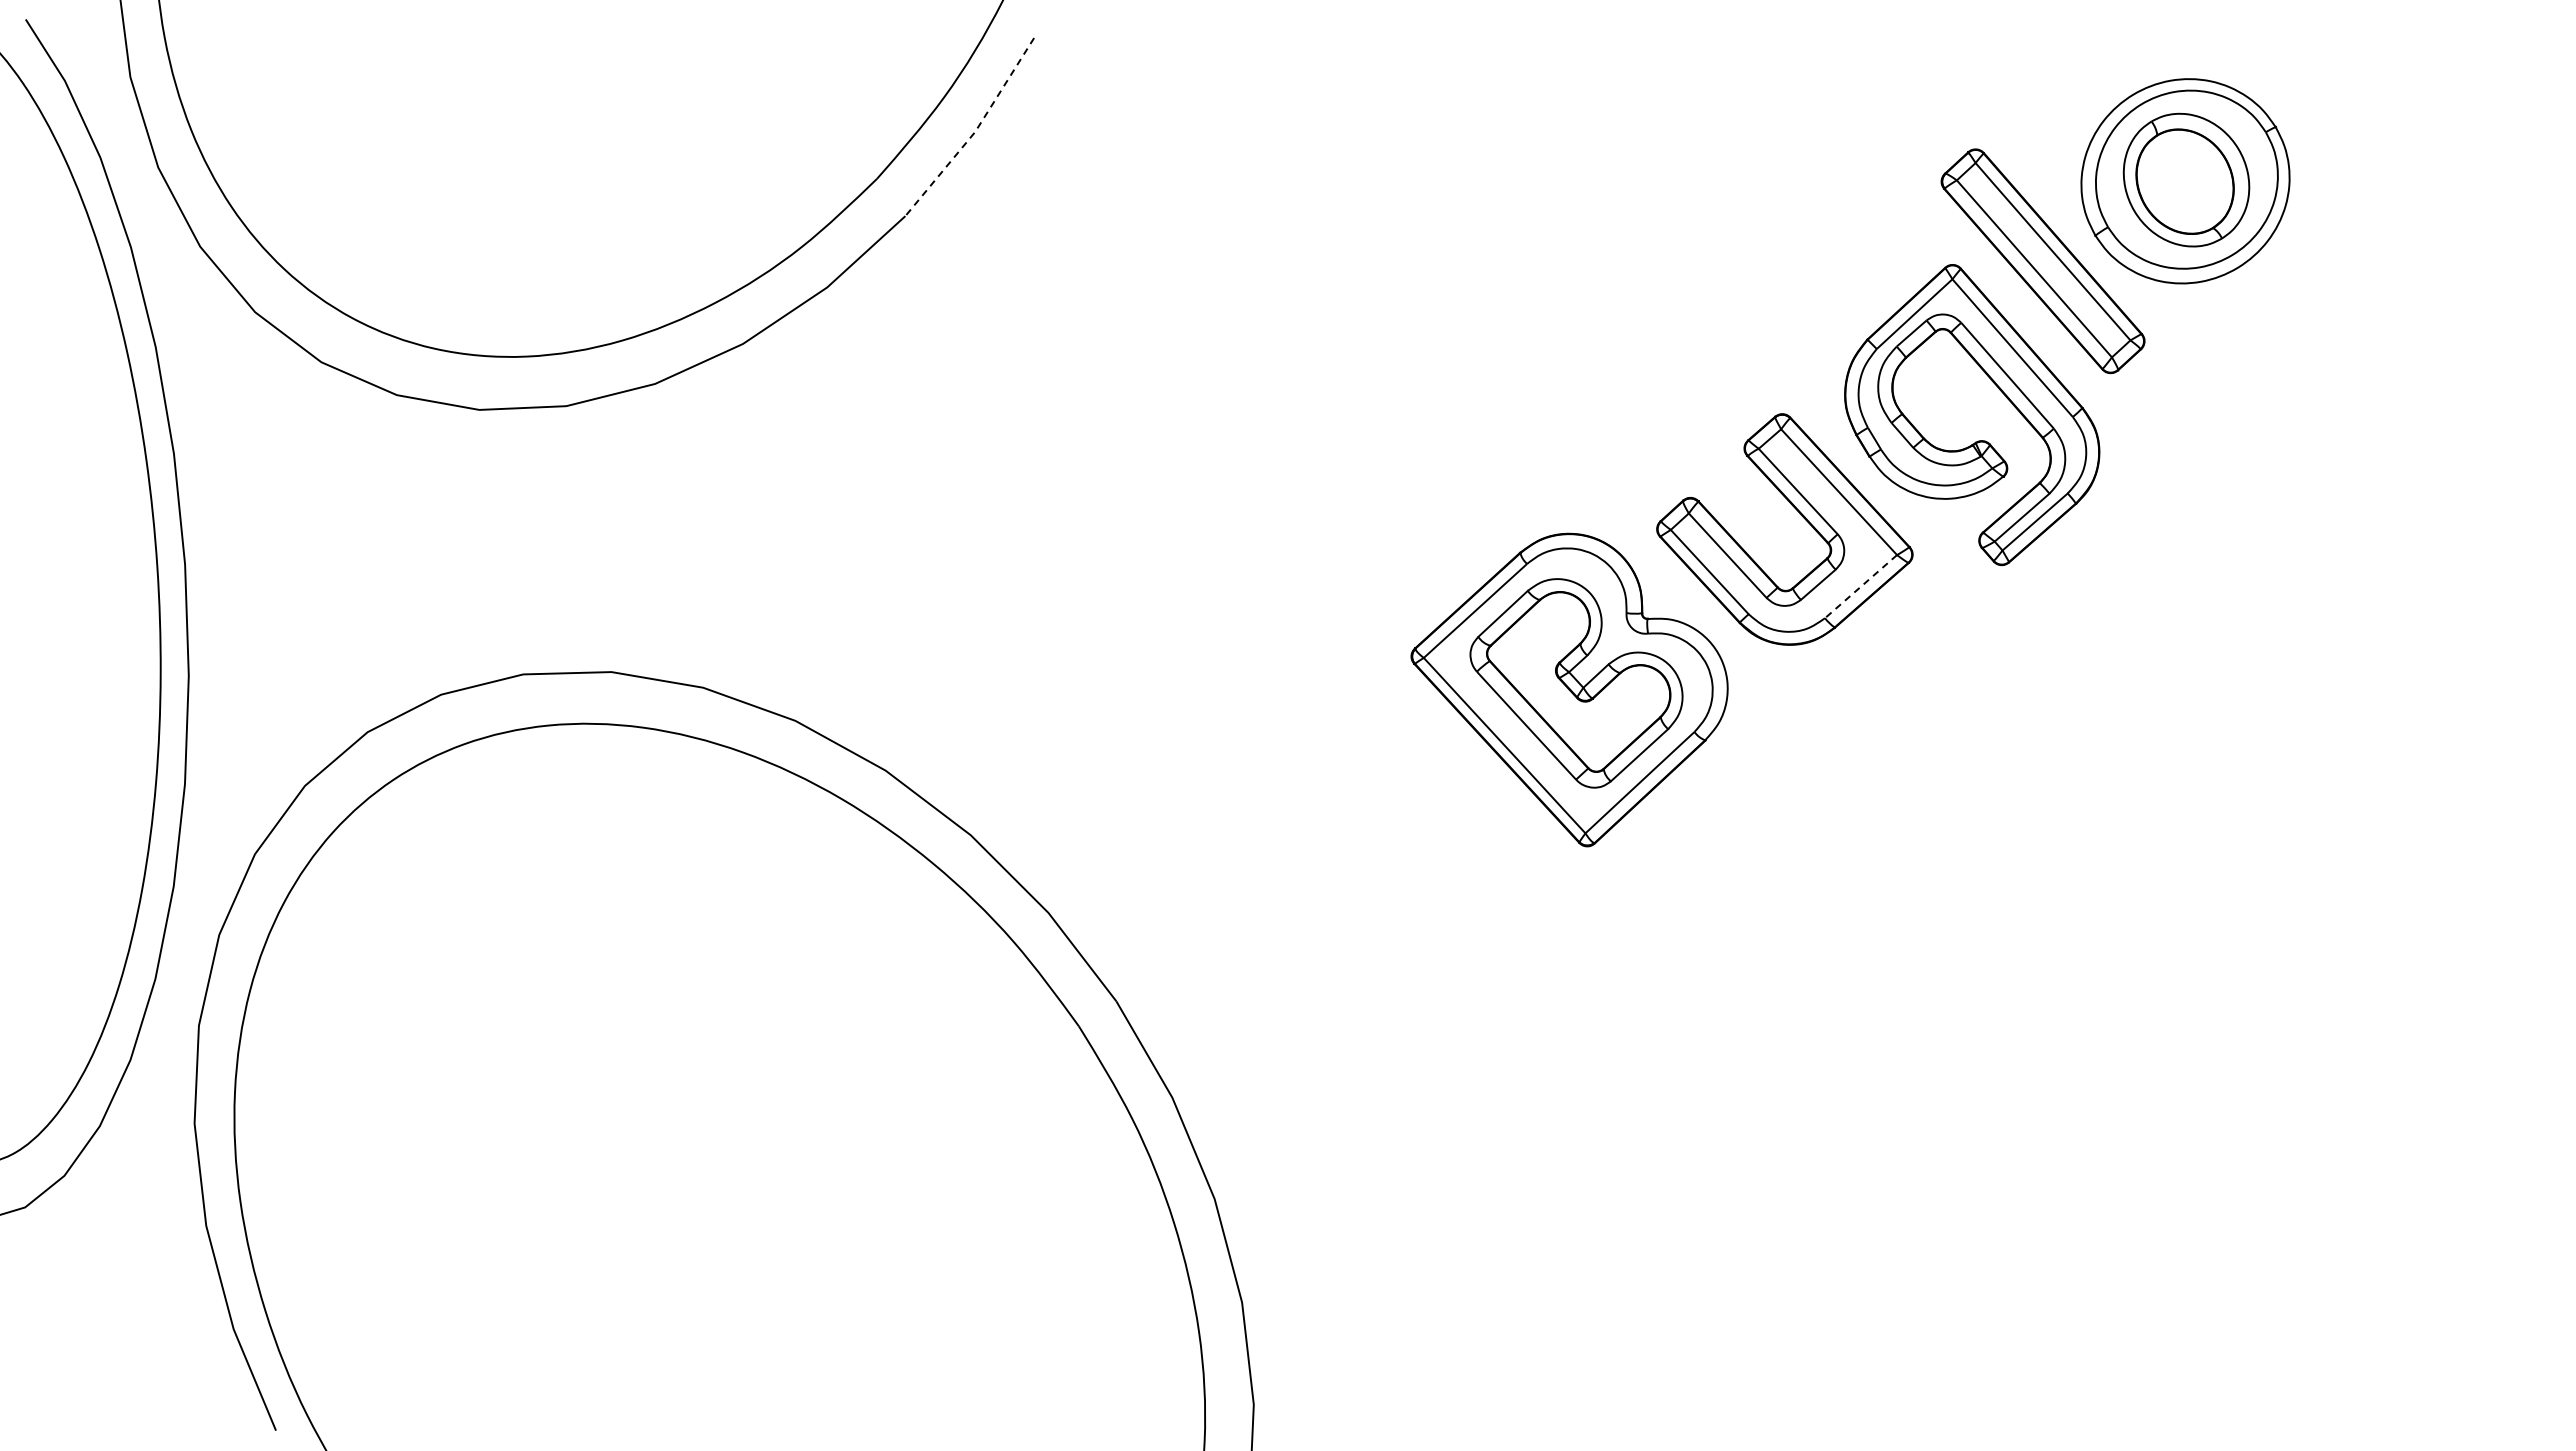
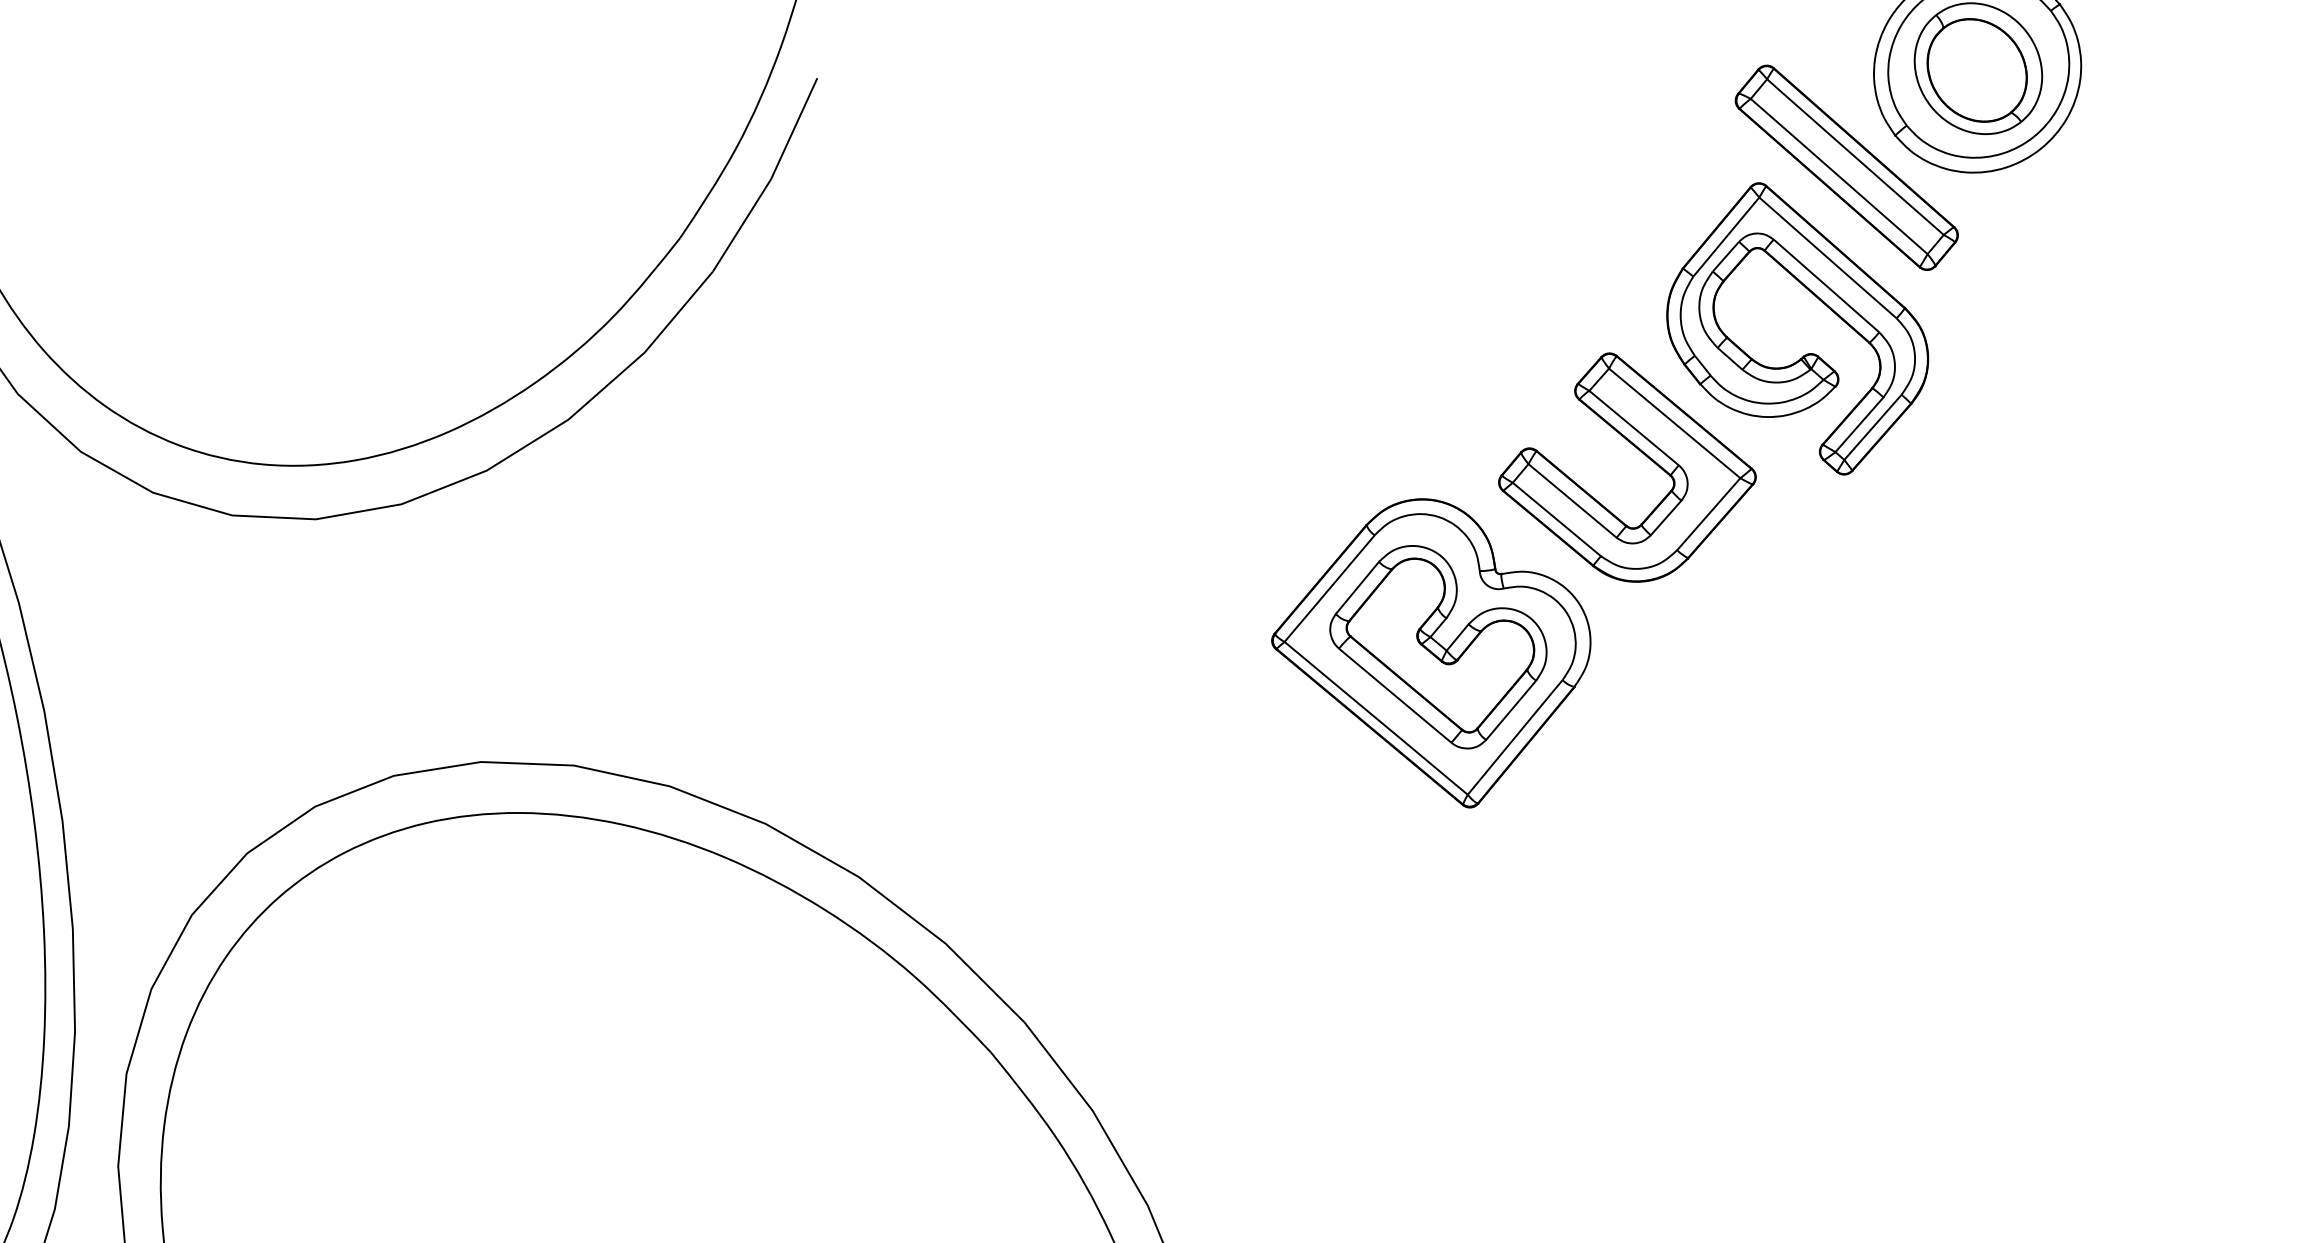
line: (975, 132) -> (771, 179), dashed -> solid
line: (1861, 586) -> (1709, 514), dashed -> solid

